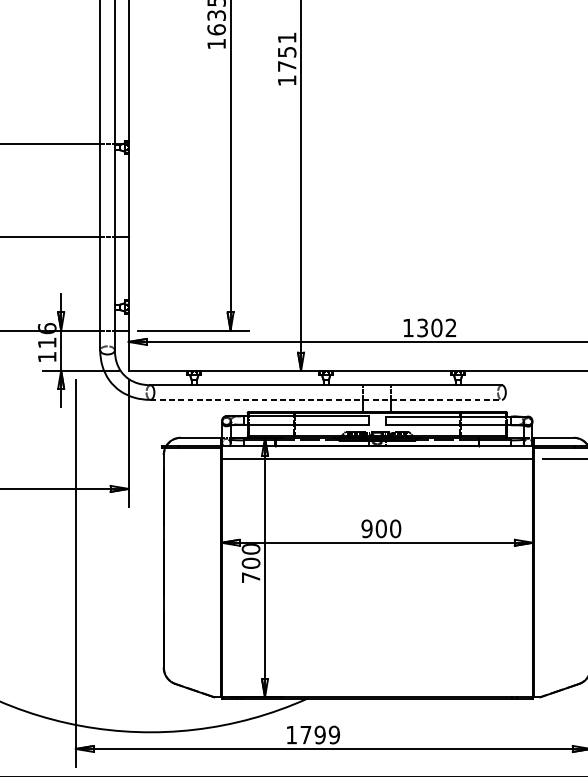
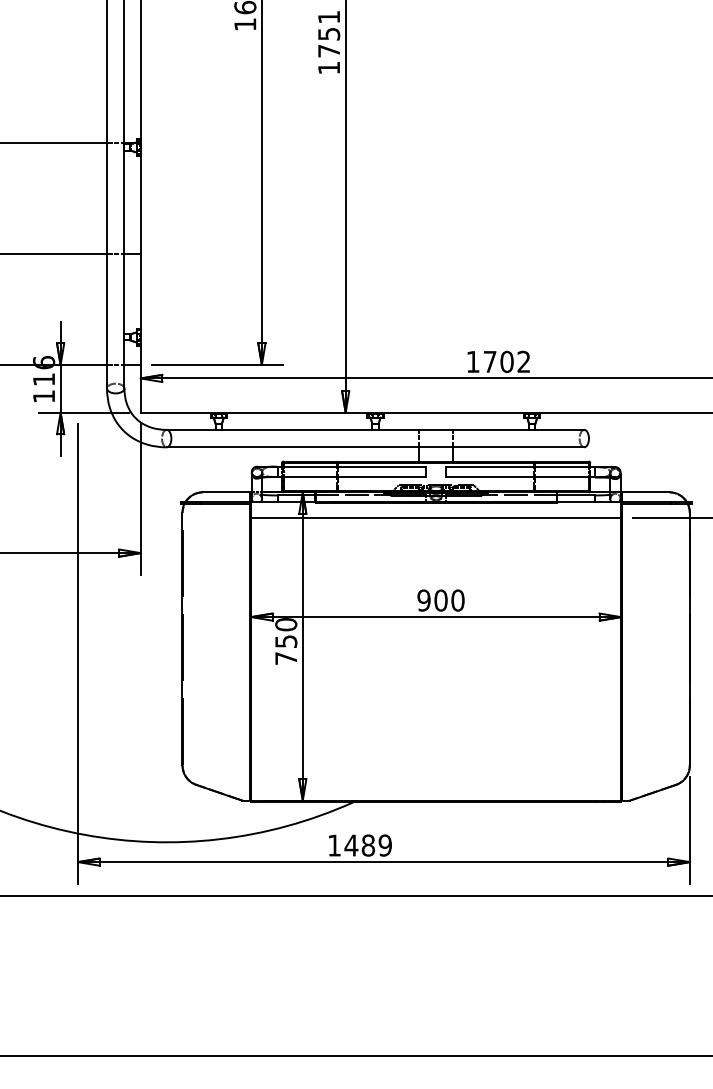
text: (422, 327) -> (489, 361), 1302 -> 1702
line: (326, 400) -> (375, 447), dashed -> solid
text: (251, 563) -> (286, 641), 700 -> 750
text: (312, 734) -> (359, 845), 1799 -> 1489

